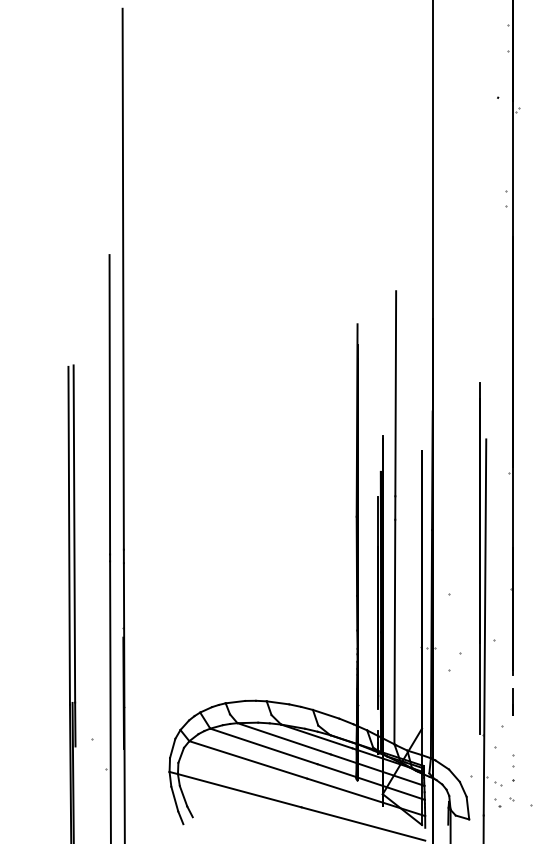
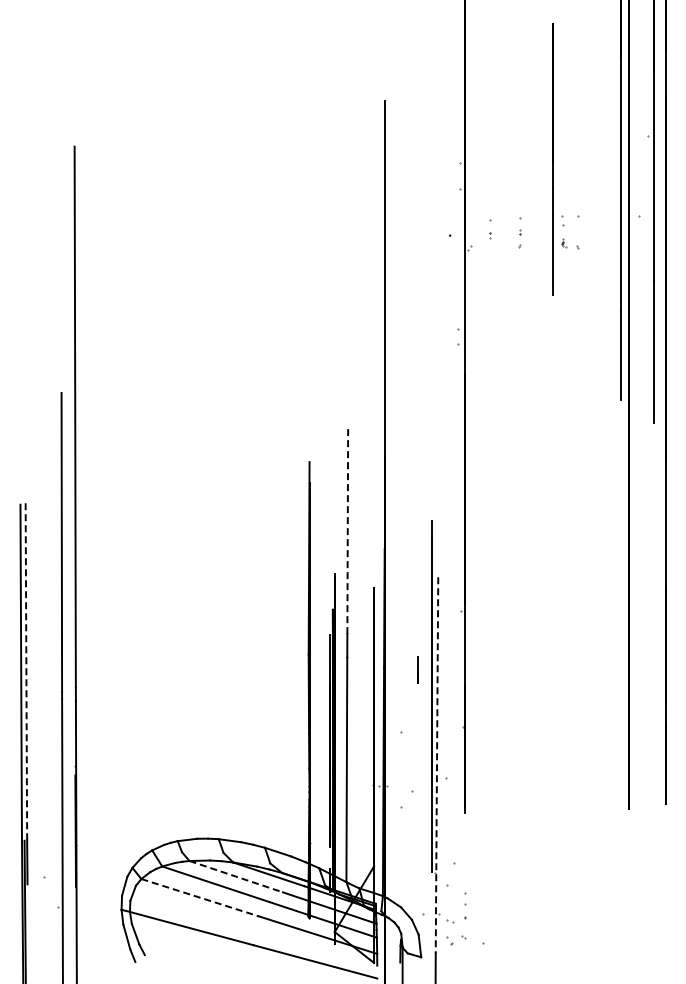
line: (395, 393) -> (347, 531), solid -> dashed
line: (74, 533) -> (26, 671), solid -> dashed
line: (484, 627) -> (436, 765), solid -> dashed
line: (512, 701) -> (417, 669), moved
line: (284, 738) -> (236, 876), solid -> dashed
line: (248, 759) -> (200, 897), solid -> dashed

